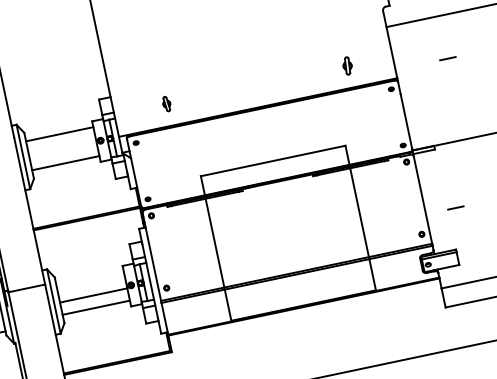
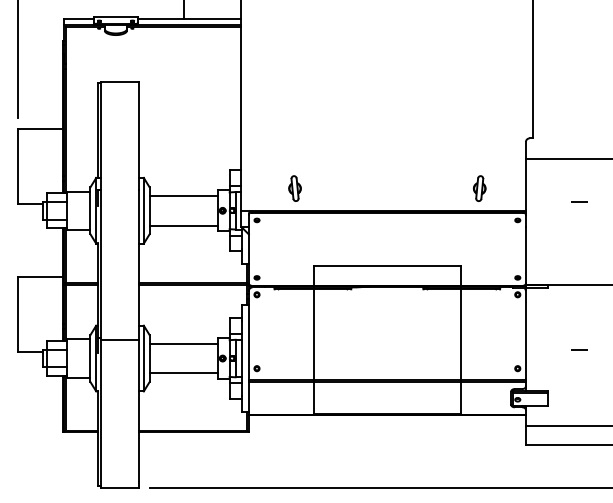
part: (347, 65) -> (479, 188), size x1.43
part: (166, 104) -> (294, 188), size x1.67
line: (455, 207) -> (579, 349), moved
line: (93, 295) -> (183, 343), moved

